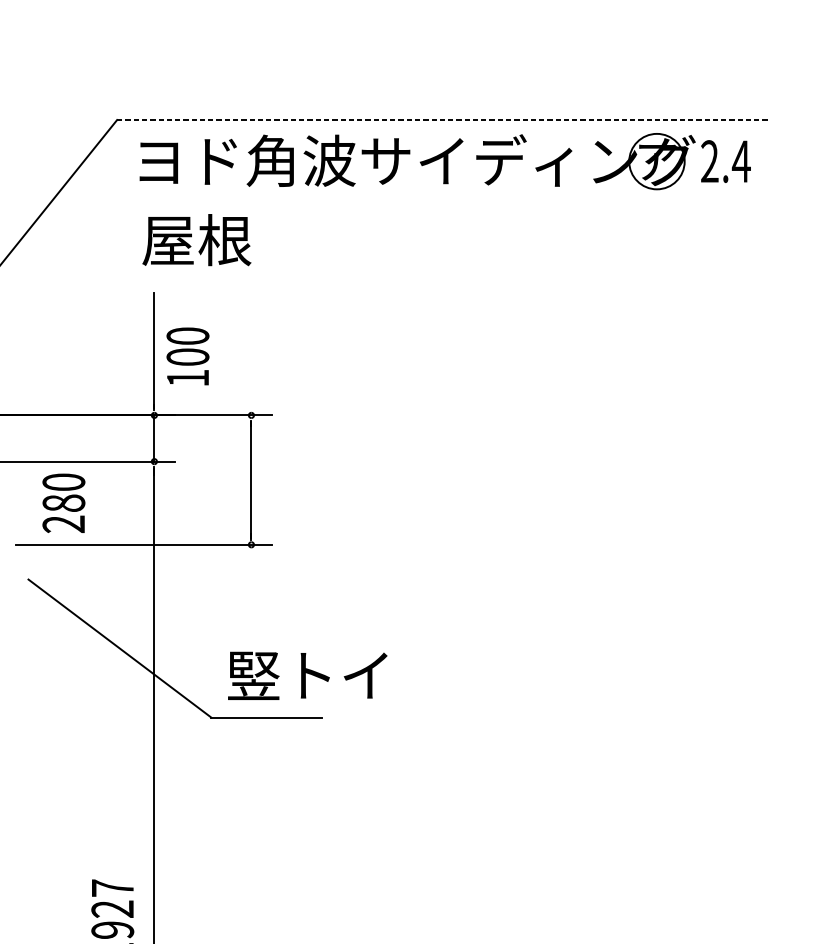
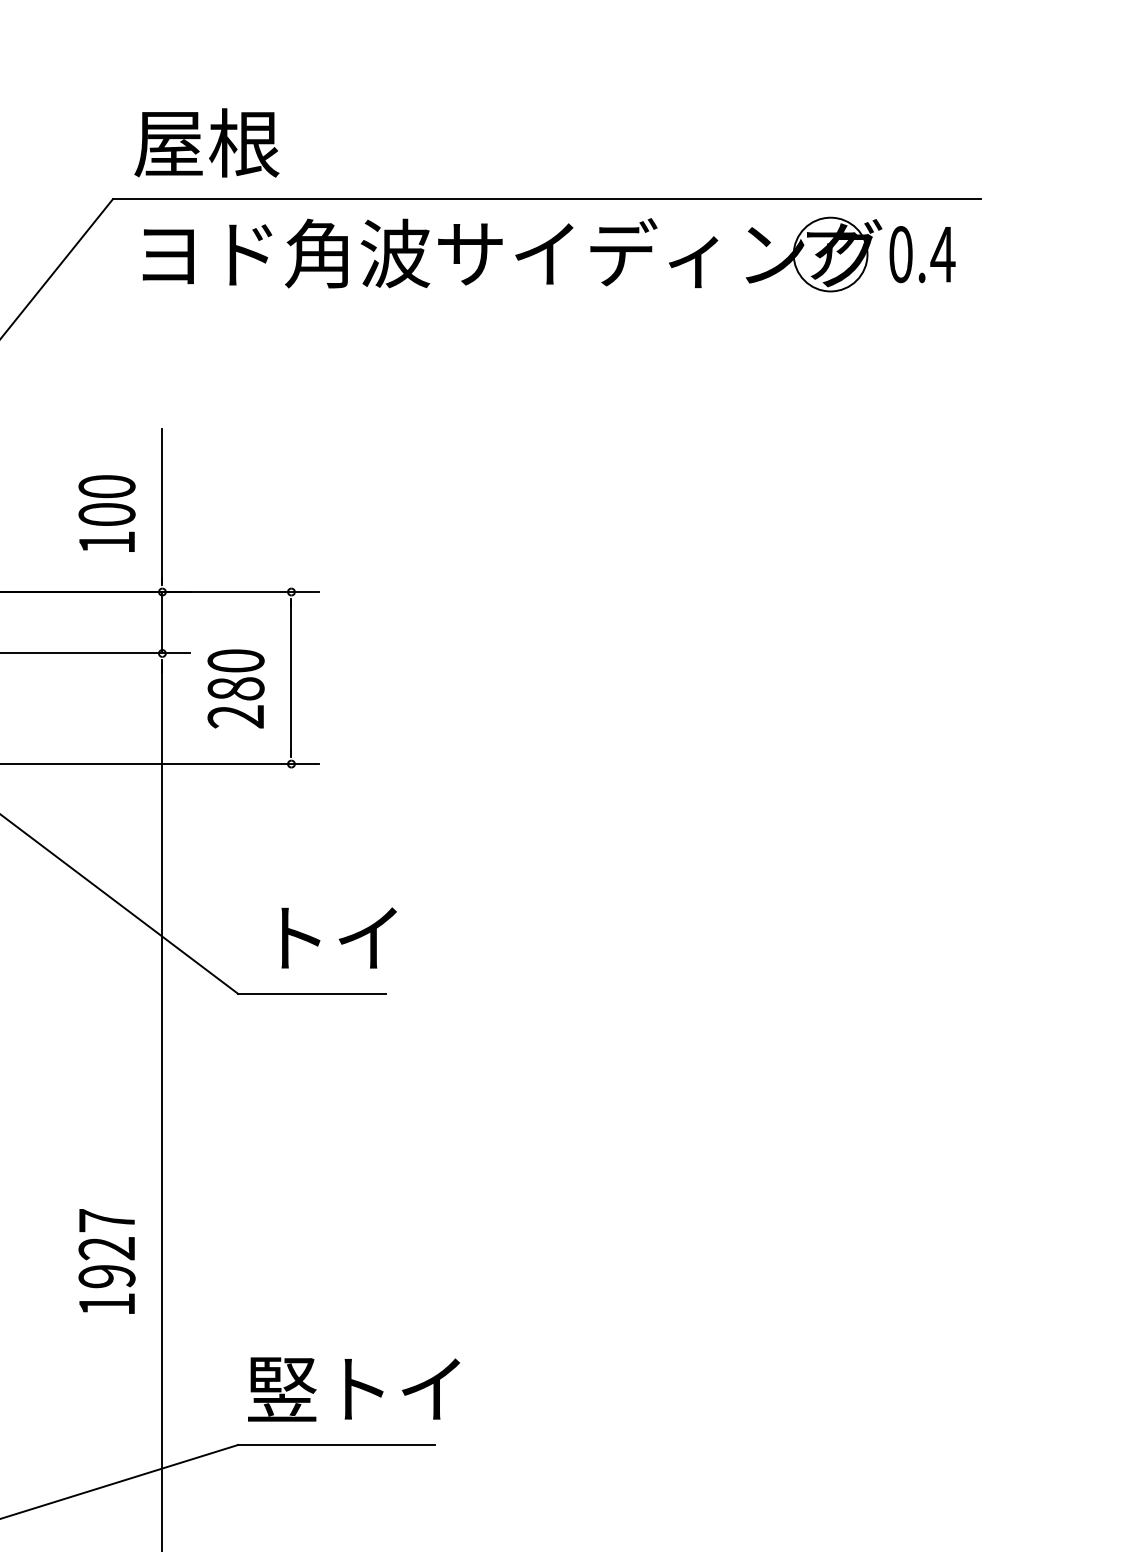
line: (444, 120) -> (547, 199), dashed -> solid
text: (709, 161) -> (900, 254), 2.4 -> 0.4
text: (196, 239) -> (206, 142), moved
text: (187, 356) -> (106, 513), moved
text: (63, 503) -> (235, 688), moved
text: (307, 675) -> (366, 938), 竪トイ -> トイ

